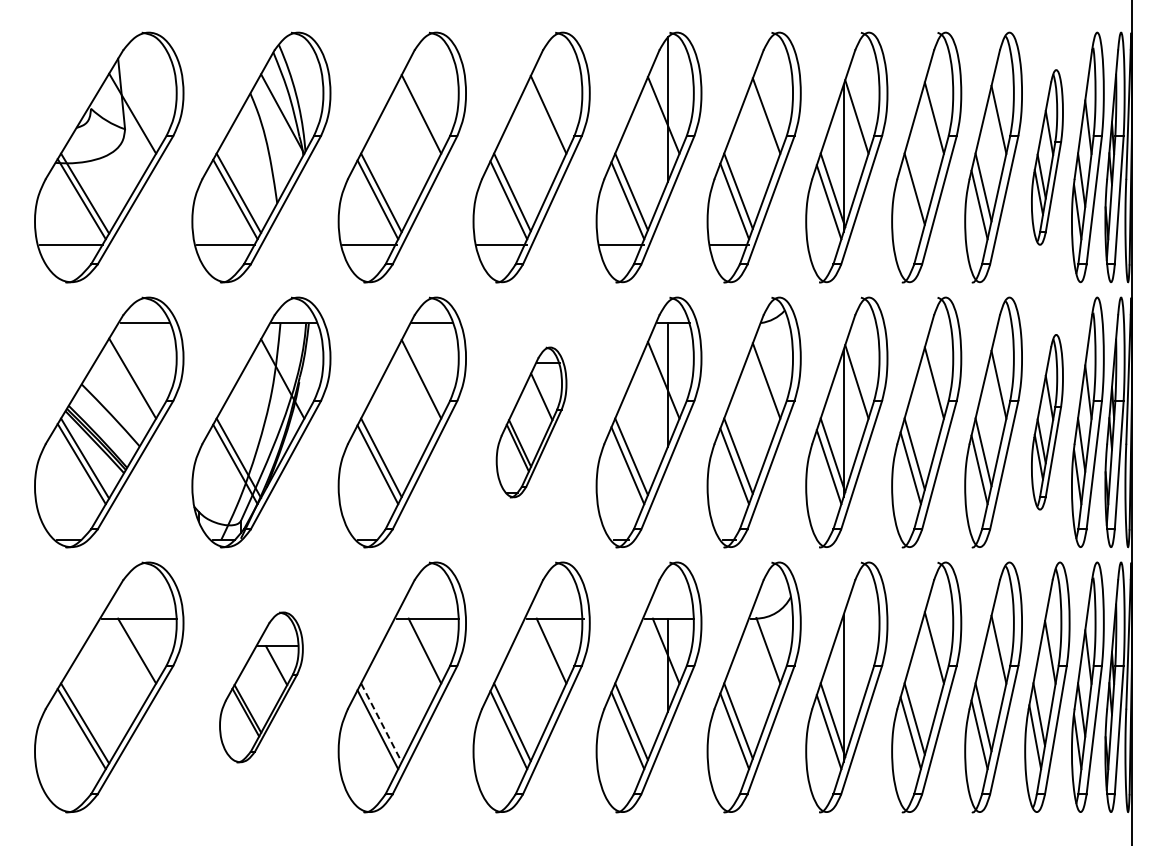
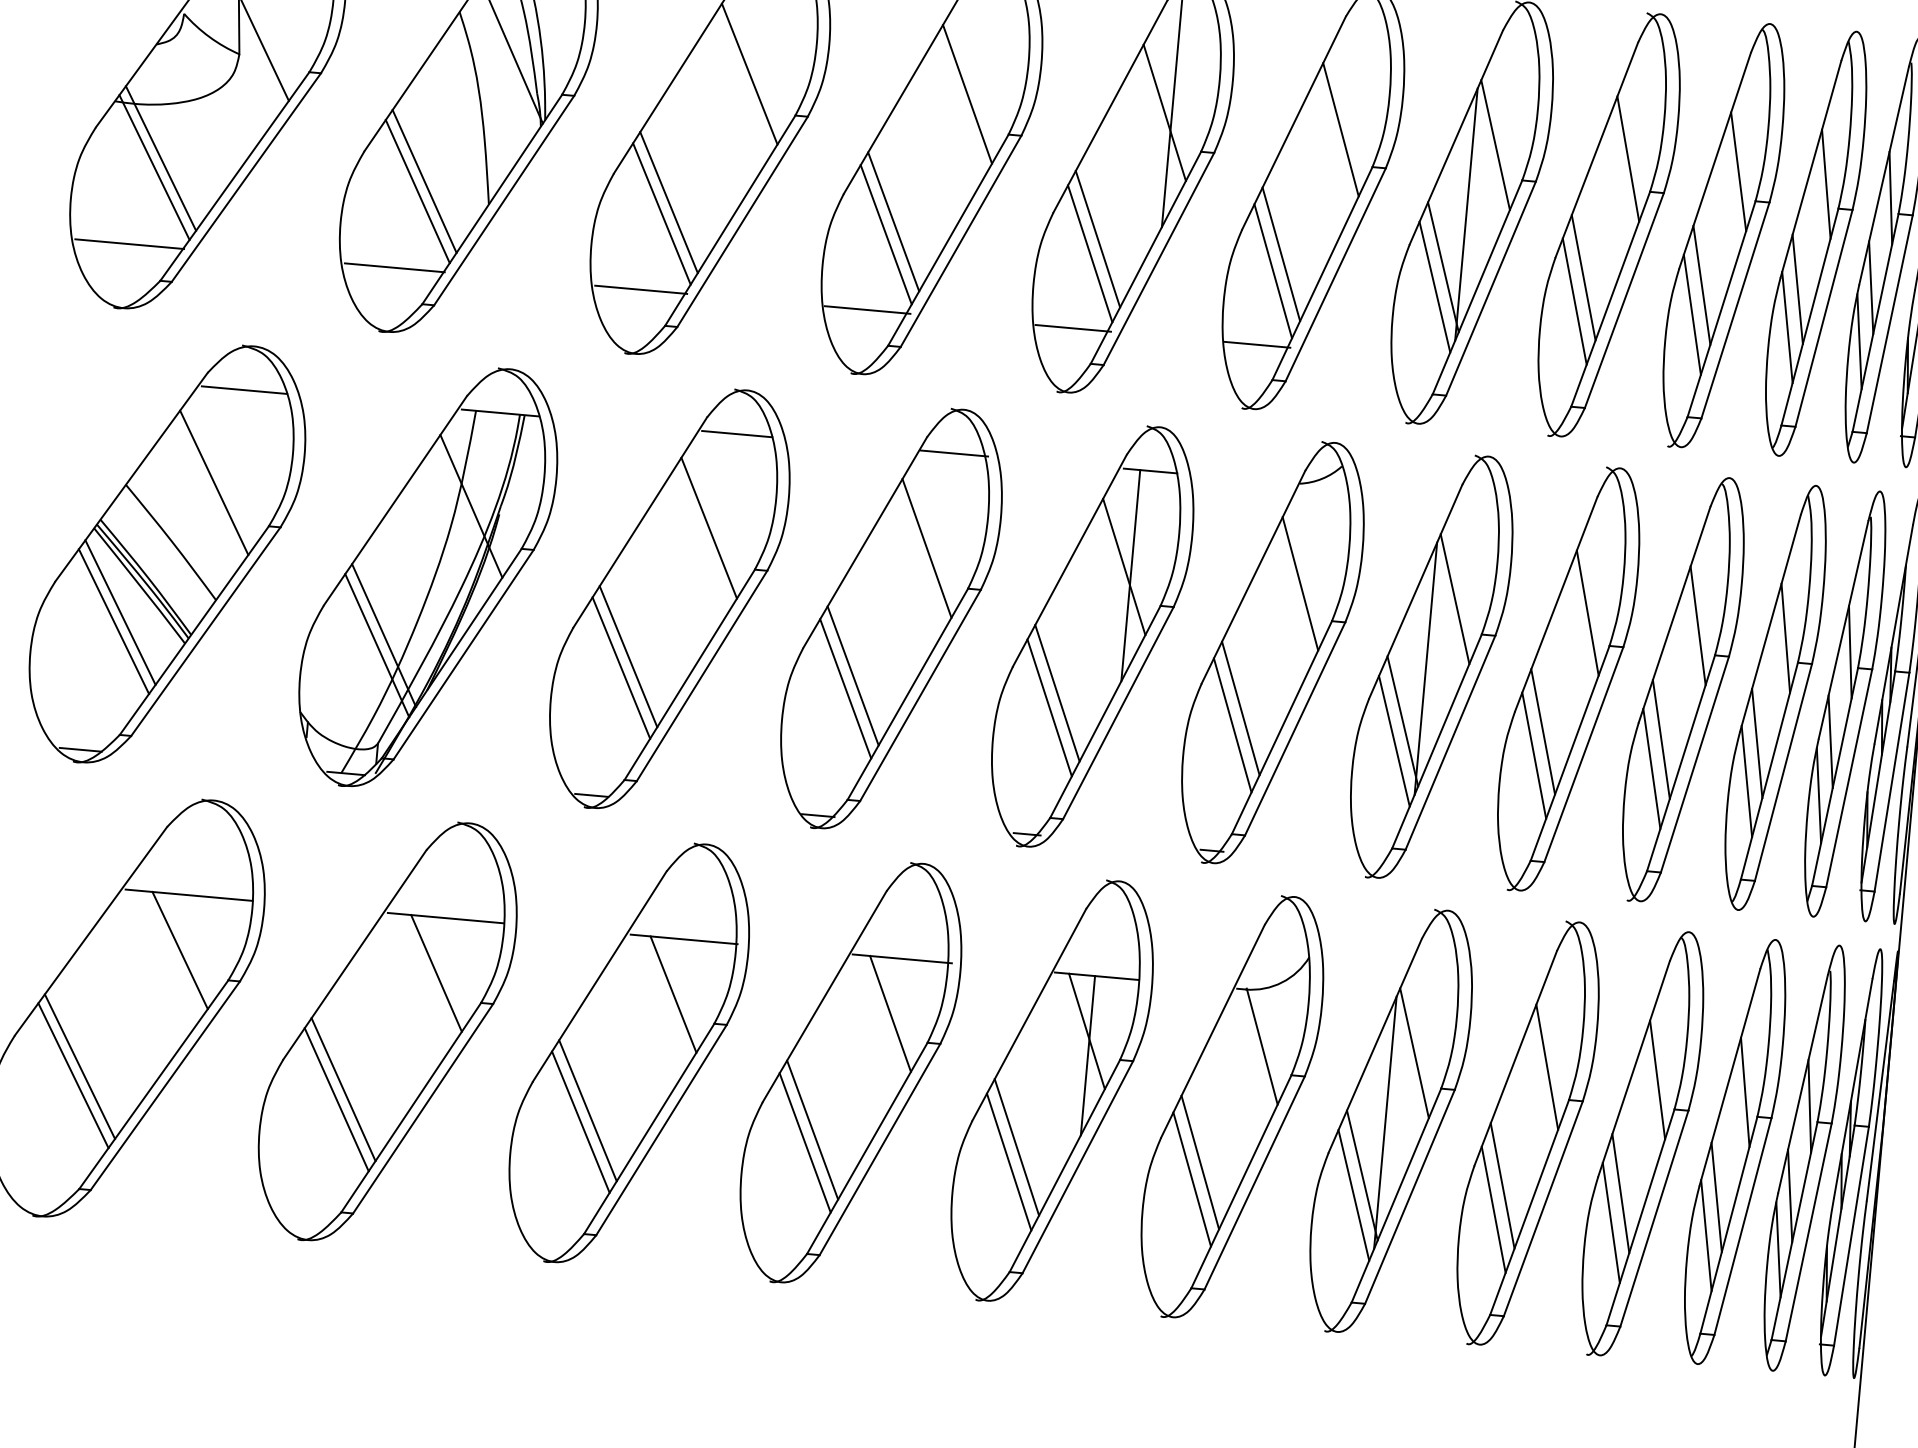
part: (1047, 157) -> (1816, 243), size x1.43
line: (910, 203) -> (1574, 301), added
part: (1047, 421) -> (1775, 696), size x1.43
part: (531, 422) -> (891, 619), size x1.67
line: (856, 646) -> (1413, 1052), added
part: (261, 687) -> (387, 1031), size x1.67
line: (381, 723) -> (587, 1112), dashed -> solid

